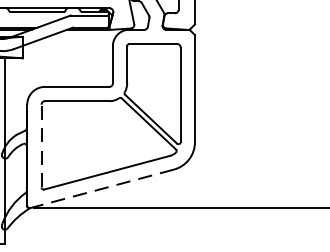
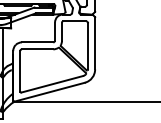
line: (42, 144) -> (20, 70), dashed -> solid
line: (101, 189) -> (49, 92), dashed -> solid

